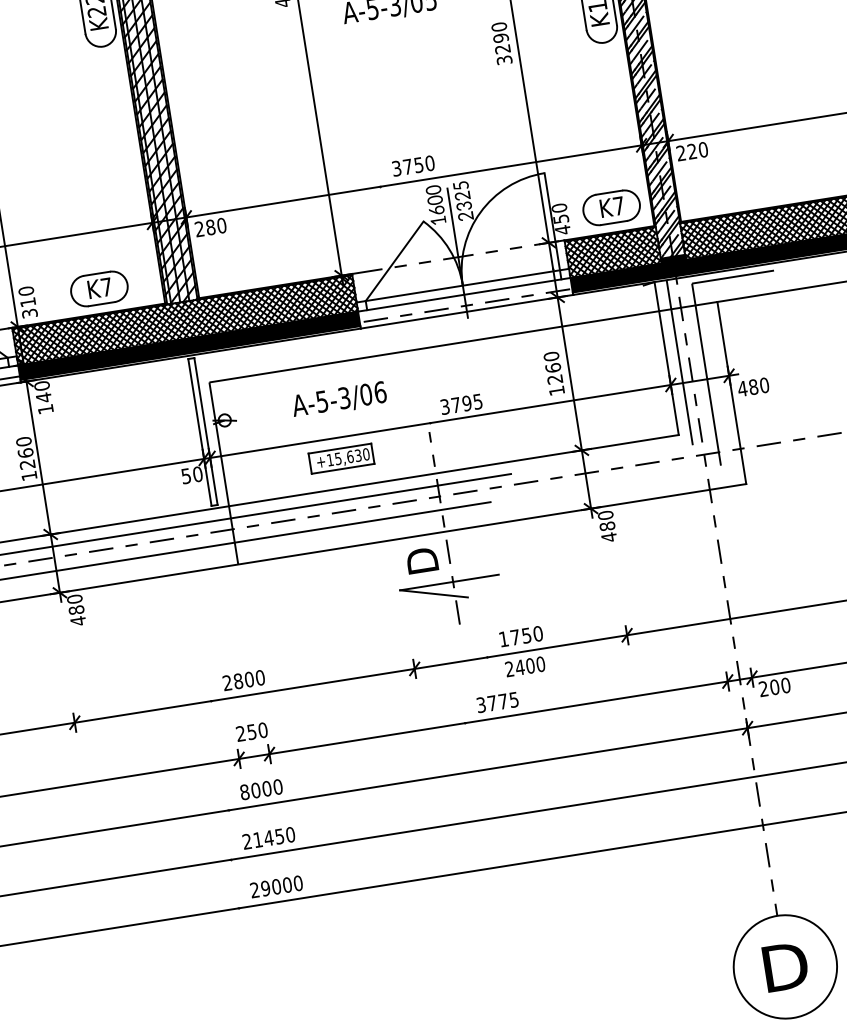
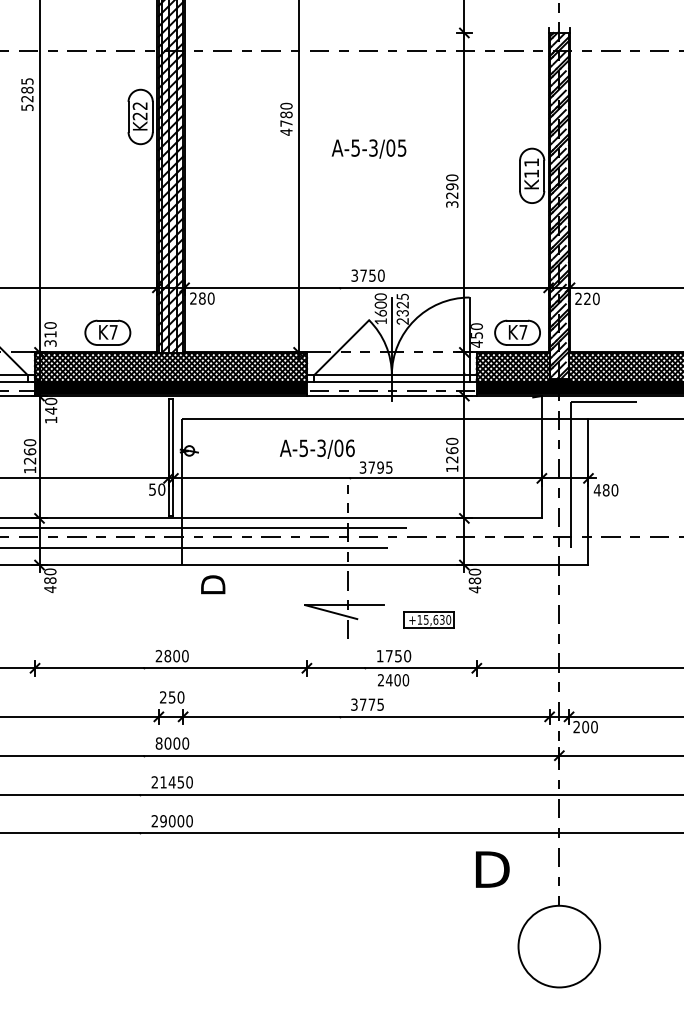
line: (679, 363) -> (551, 462), removed
text: (339, 399) -> (317, 448), moved
part: (341, 457) -> (428, 619), moved
text: (422, 560) -> (213, 584), moved
text: (785, 966) -> (492, 869), moved

